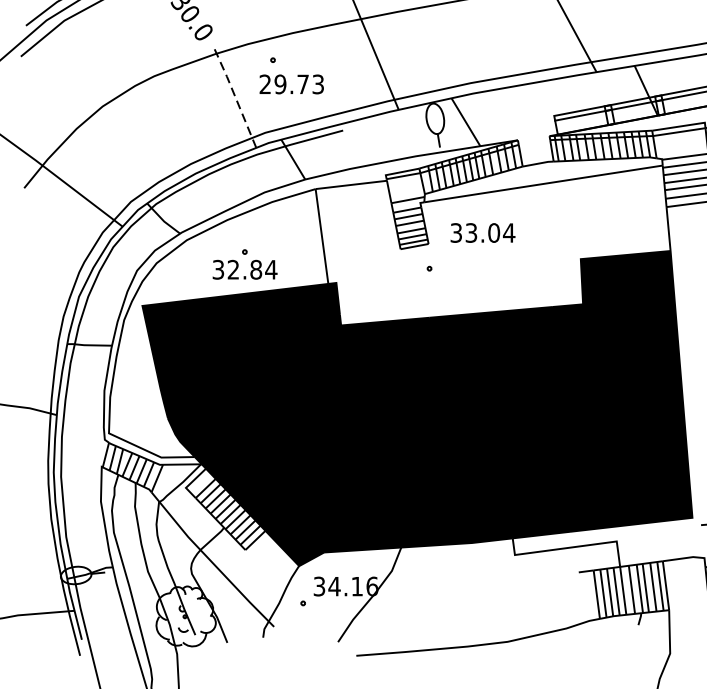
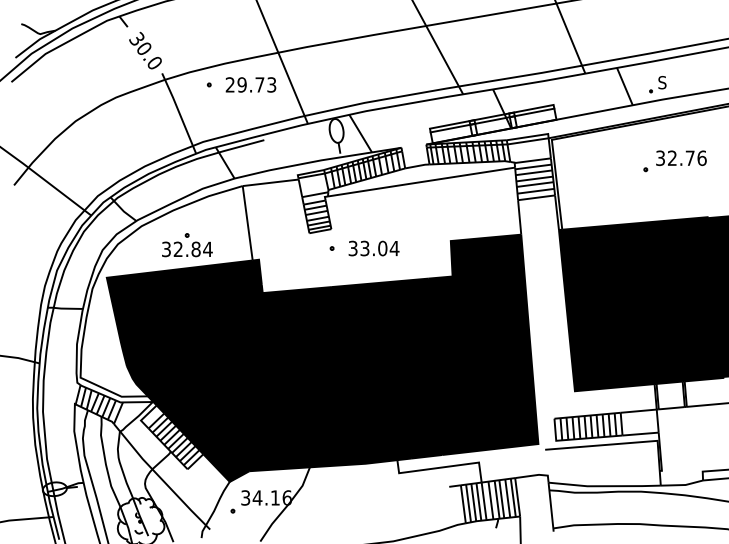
text: (291, 83) -> (250, 84), moved
line: (235, 95) -> (179, 112), dashed -> solid
text: (482, 232) -> (373, 248), moved

